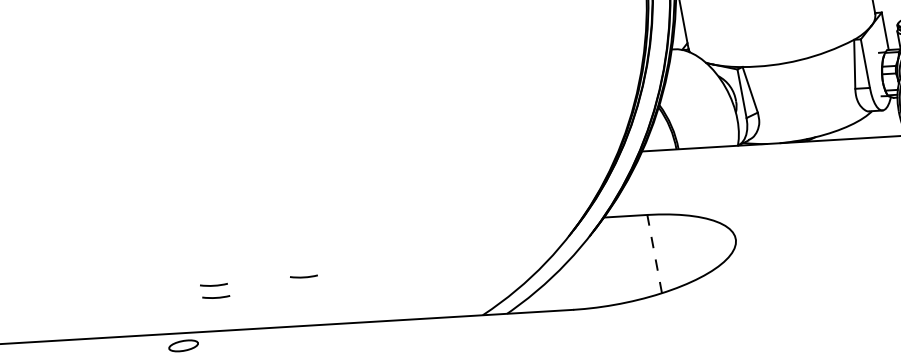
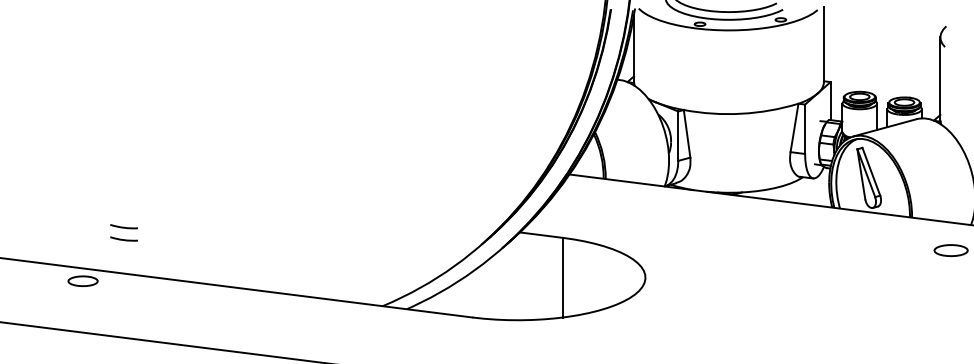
line: (654, 253) -> (562, 277), dashed -> solid
line: (303, 276) -> (213, 235), removed

